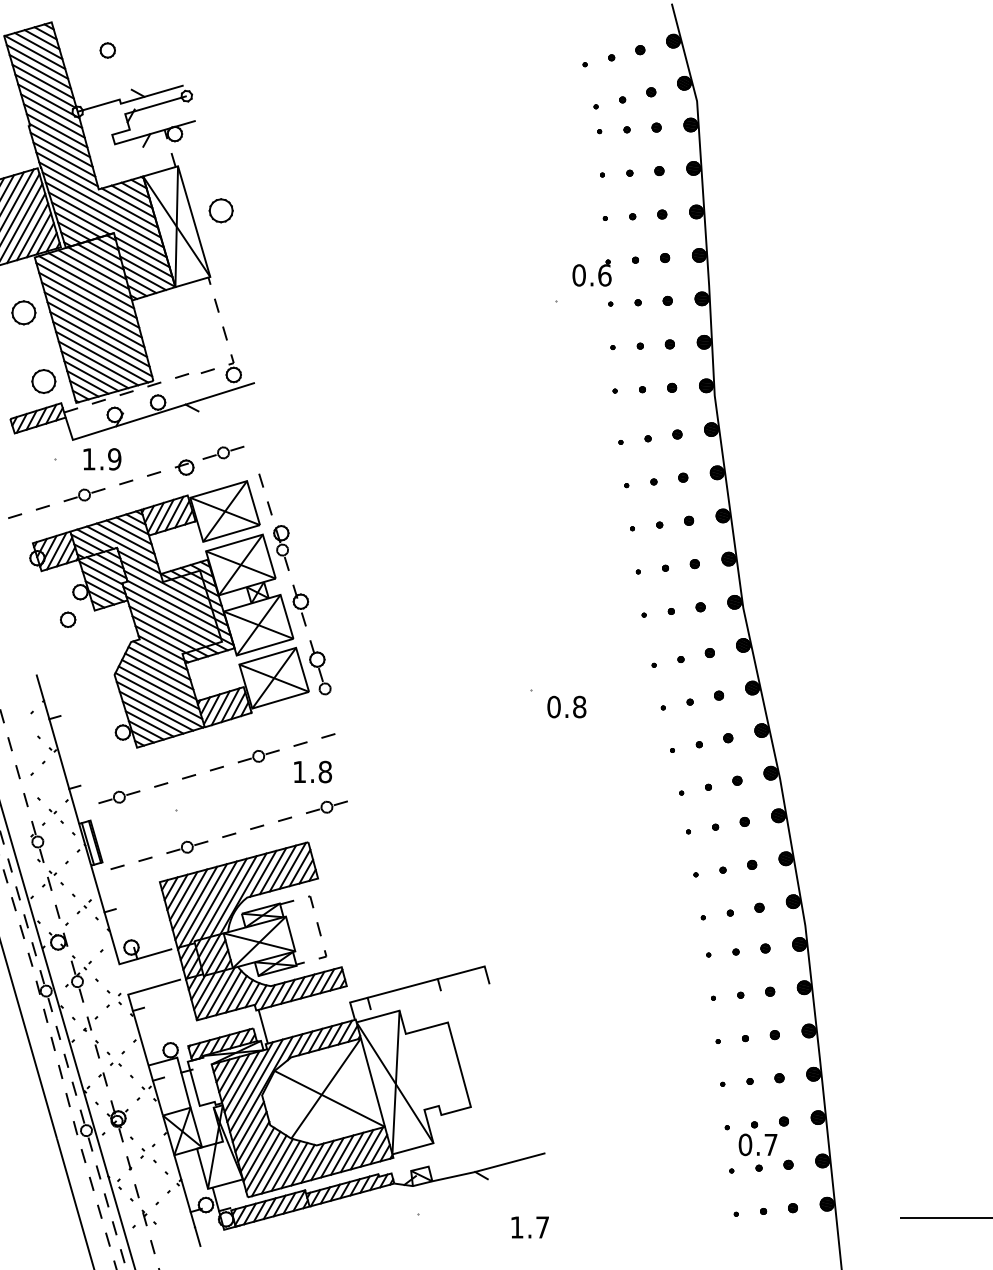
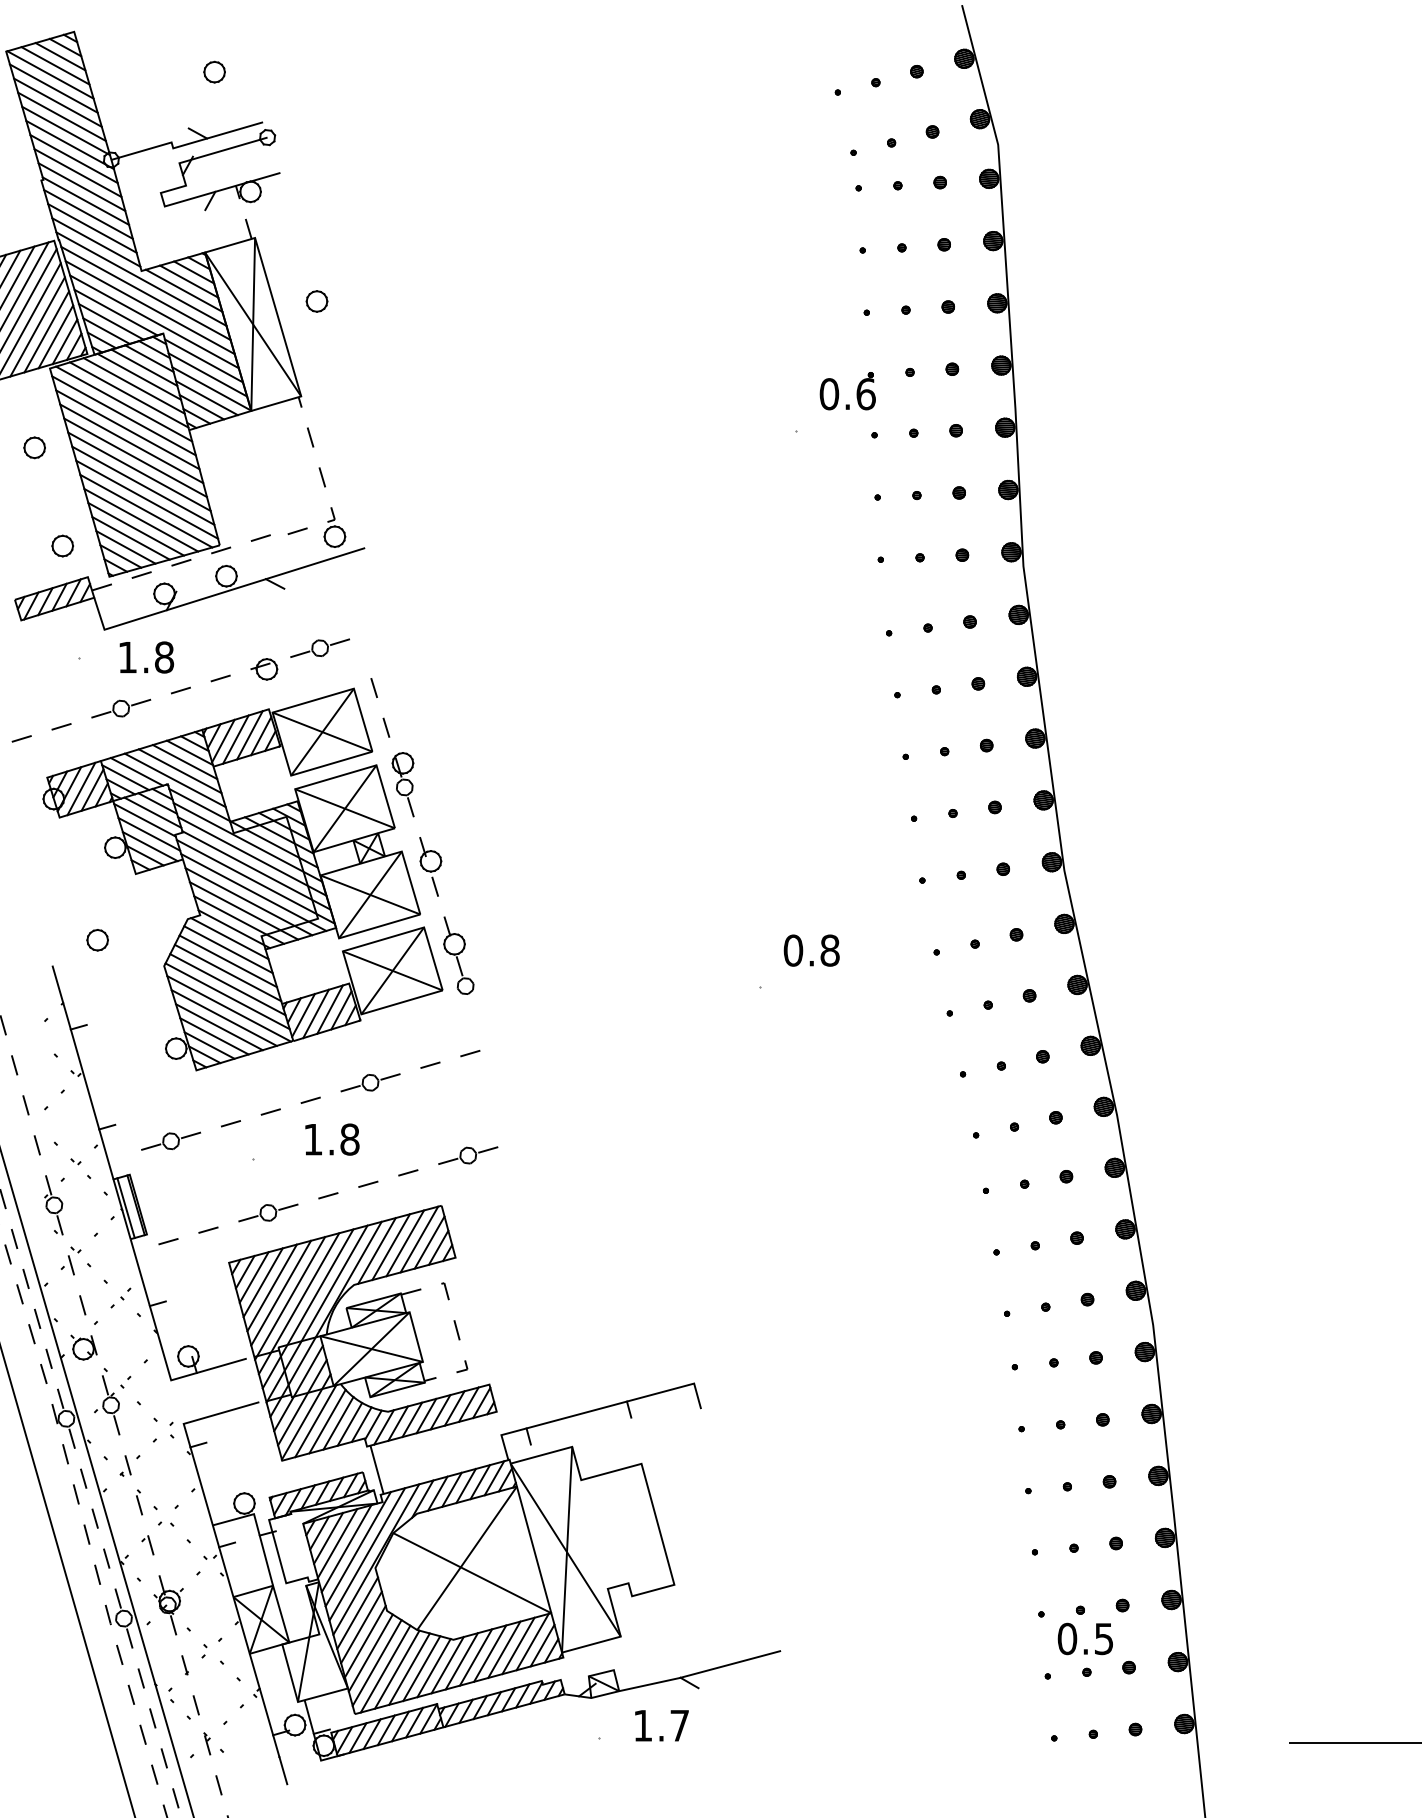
part: (107, 50) -> (214, 72), moved
part: (221, 210) -> (317, 301), size x0.62
part: (24, 312) -> (35, 447), size x0.62
part: (43, 381) -> (62, 546), size x0.62
text: (114, 459) -> (164, 657), 1.9 -> 1.8
part: (68, 619) -> (98, 939), moved
text: (566, 706) -> (811, 949), moved
text: (312, 771) -> (331, 1138), moved
text: (770, 1145) -> (1103, 1639), 0.7 -> 0.5
text: (529, 1227) -> (660, 1725), moved

